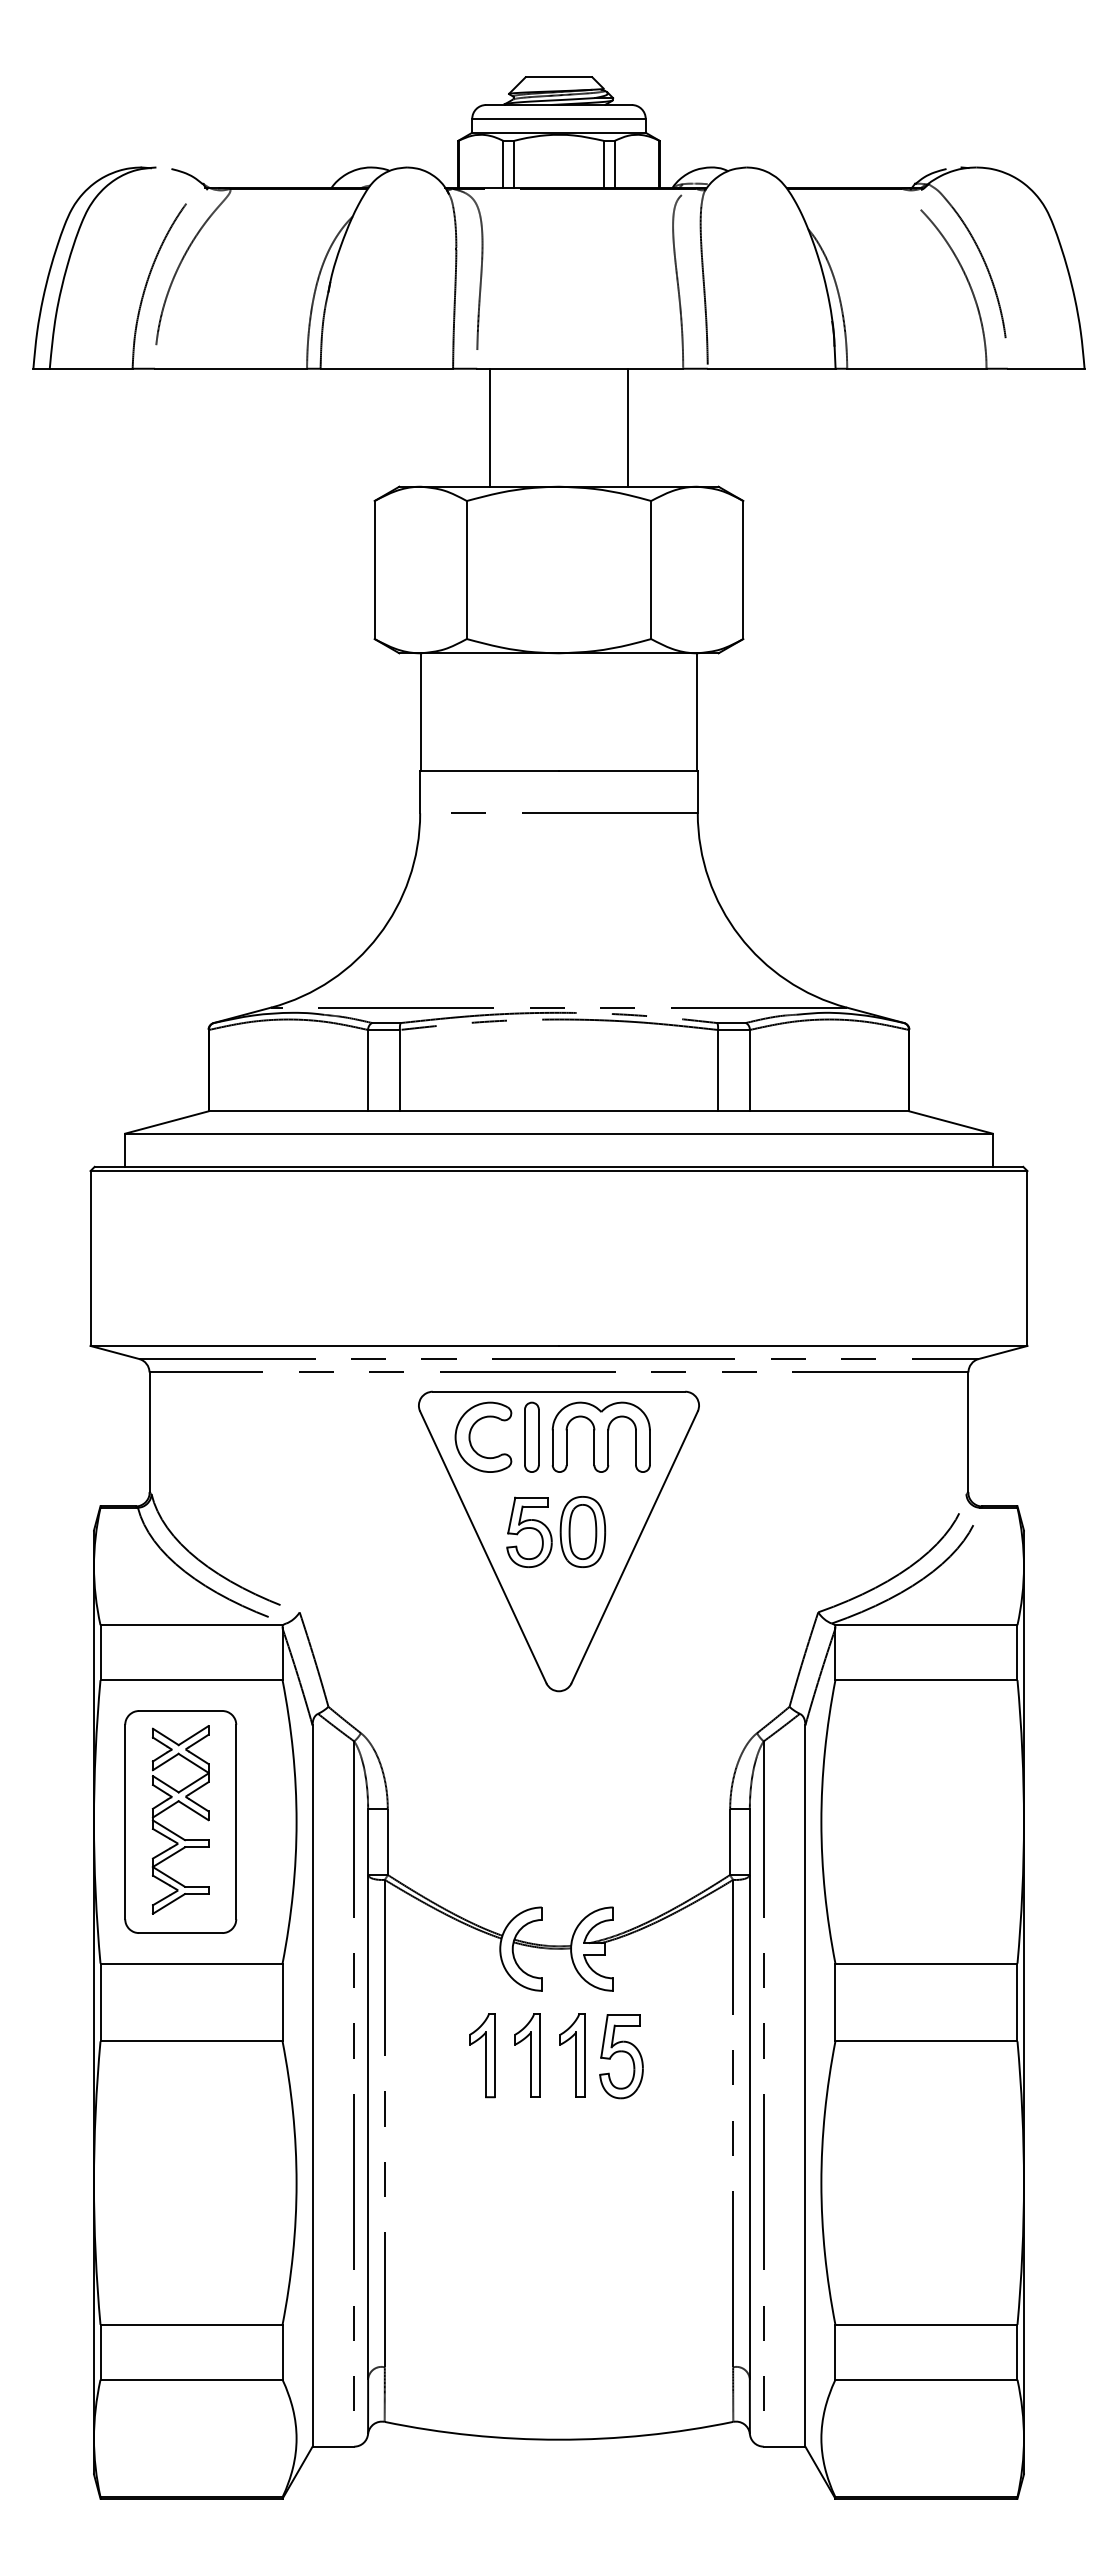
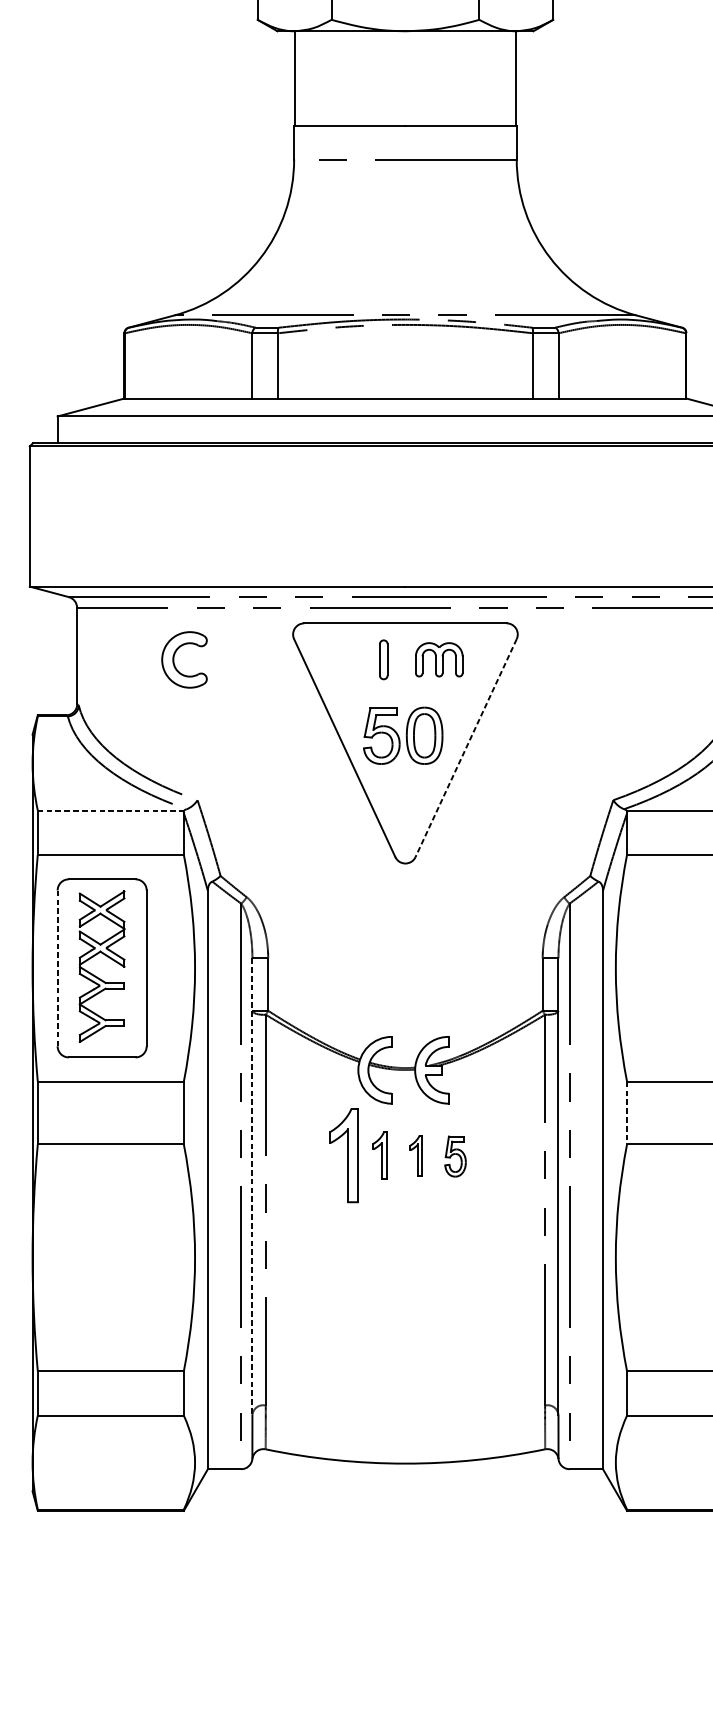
part: (471, 1431) -> (174, 655), moved
part: (531, 1436) -> (383, 659), size x0.7
part: (600, 1436) -> (438, 659), size x0.6
line: (634, 1547) -> (465, 748), solid -> dashed
line: (192, 1625) -> (111, 810), solid -> dashed
line: (125, 1821) -> (57, 967), solid -> dashed
line: (835, 2002) -> (627, 1113), solid -> dashed
part: (482, 2055) -> (344, 1155), size x1.4
part: (527, 2055) -> (380, 1155), size x0.7
part: (572, 2055) -> (416, 1155), size x0.6
part: (621, 2056) -> (455, 1156), size x0.6
line: (368, 2094) -> (252, 1186), solid -> dashed

